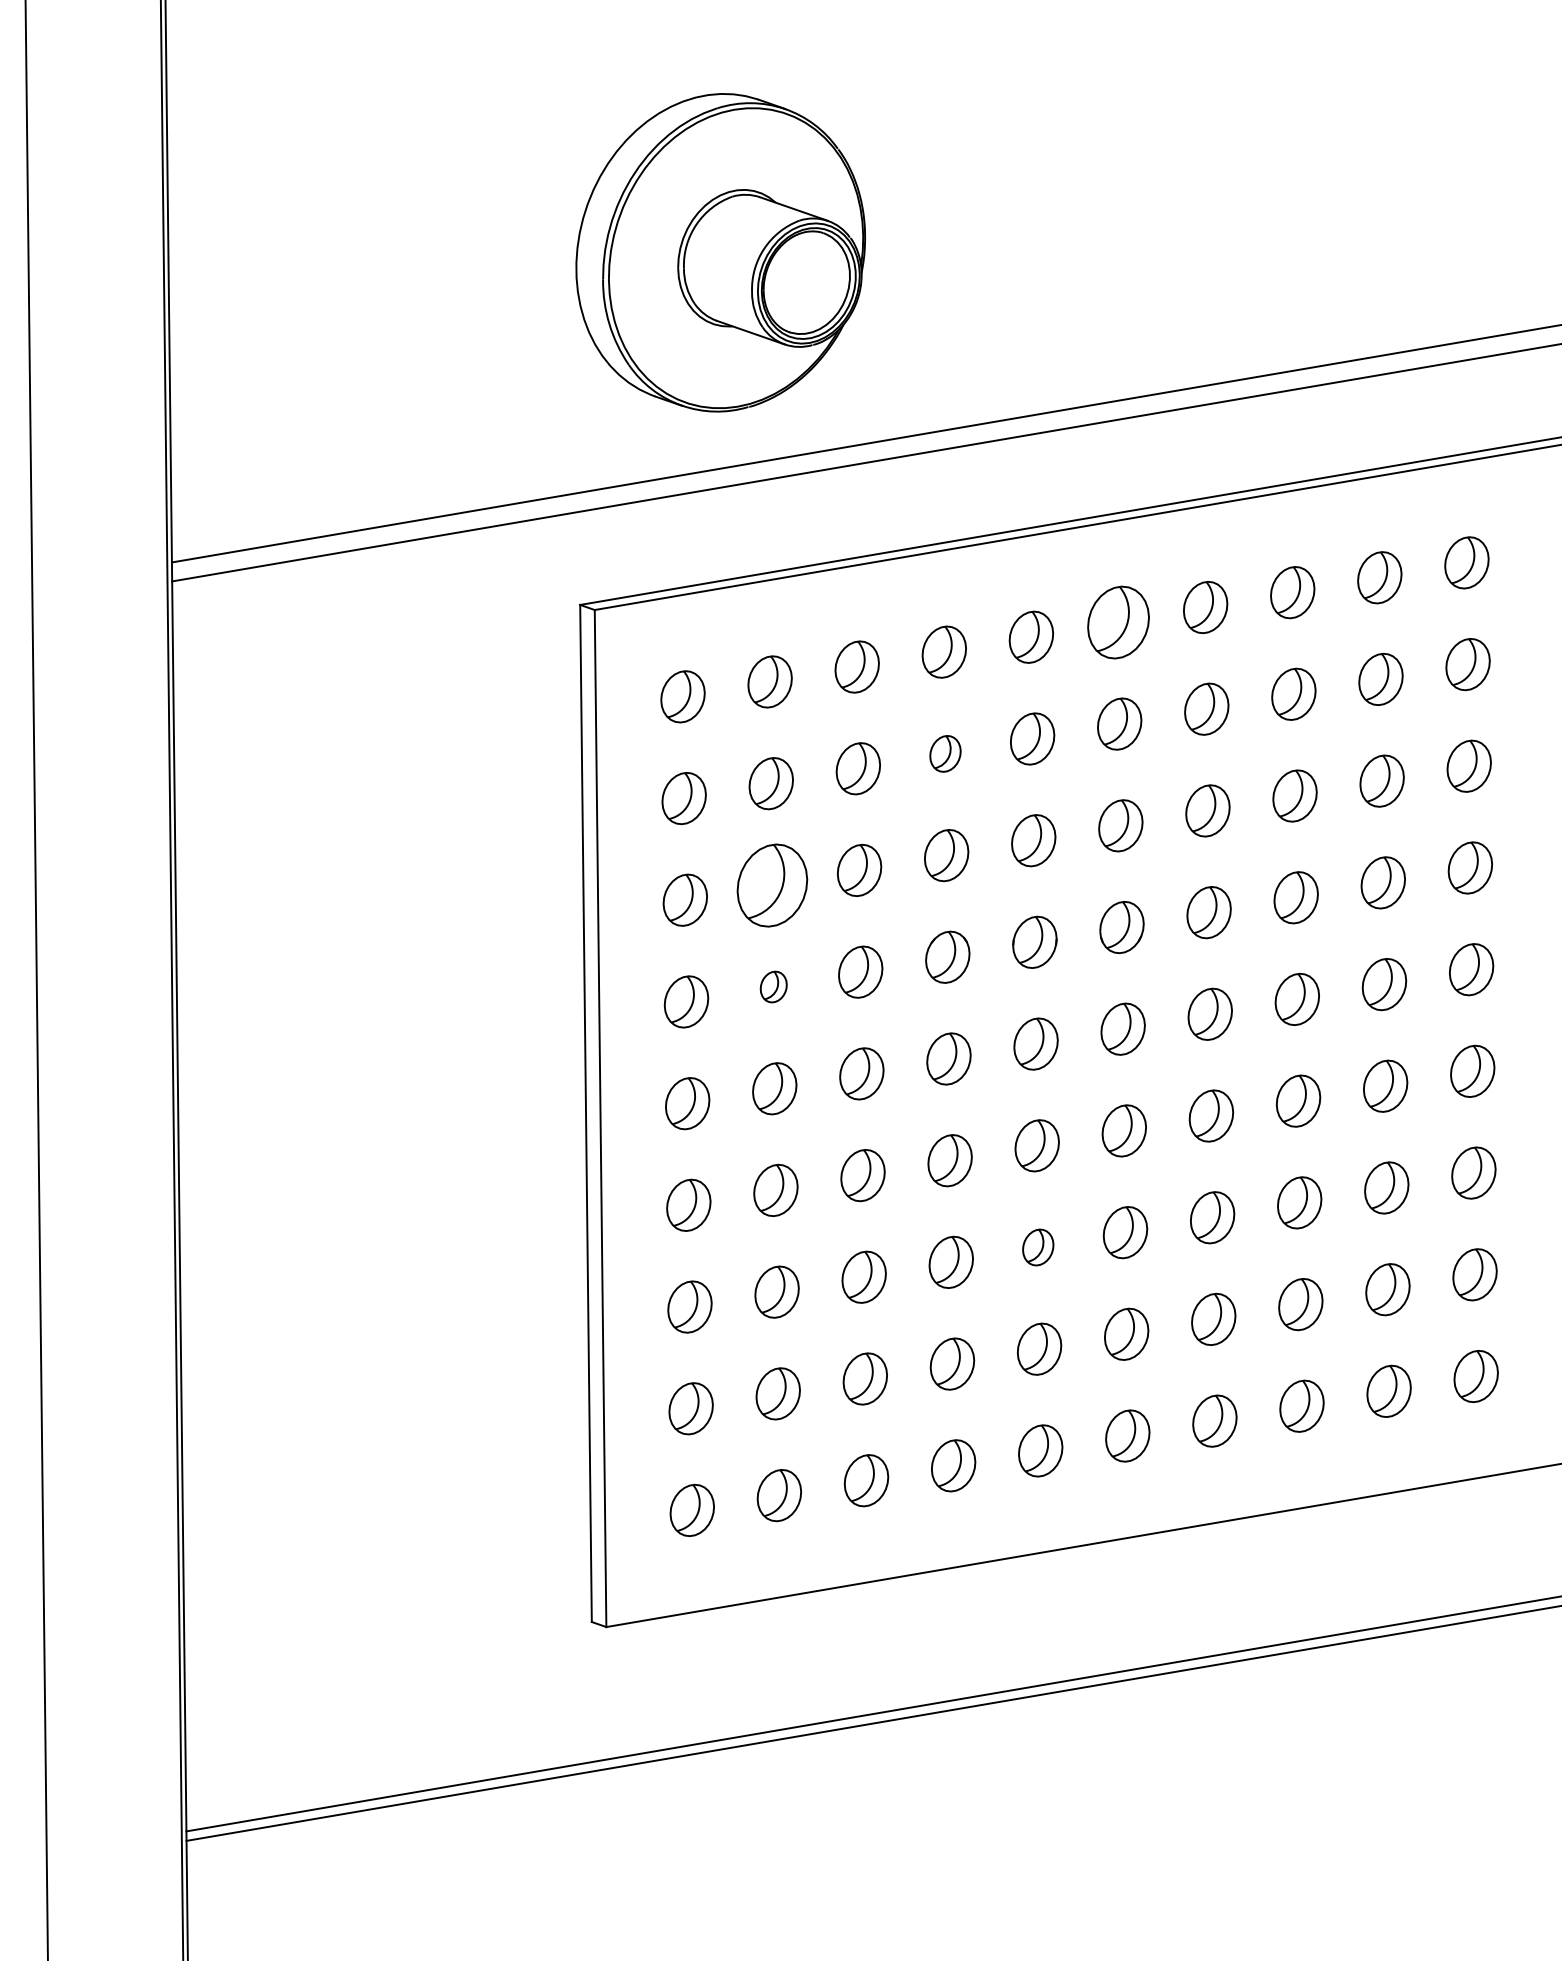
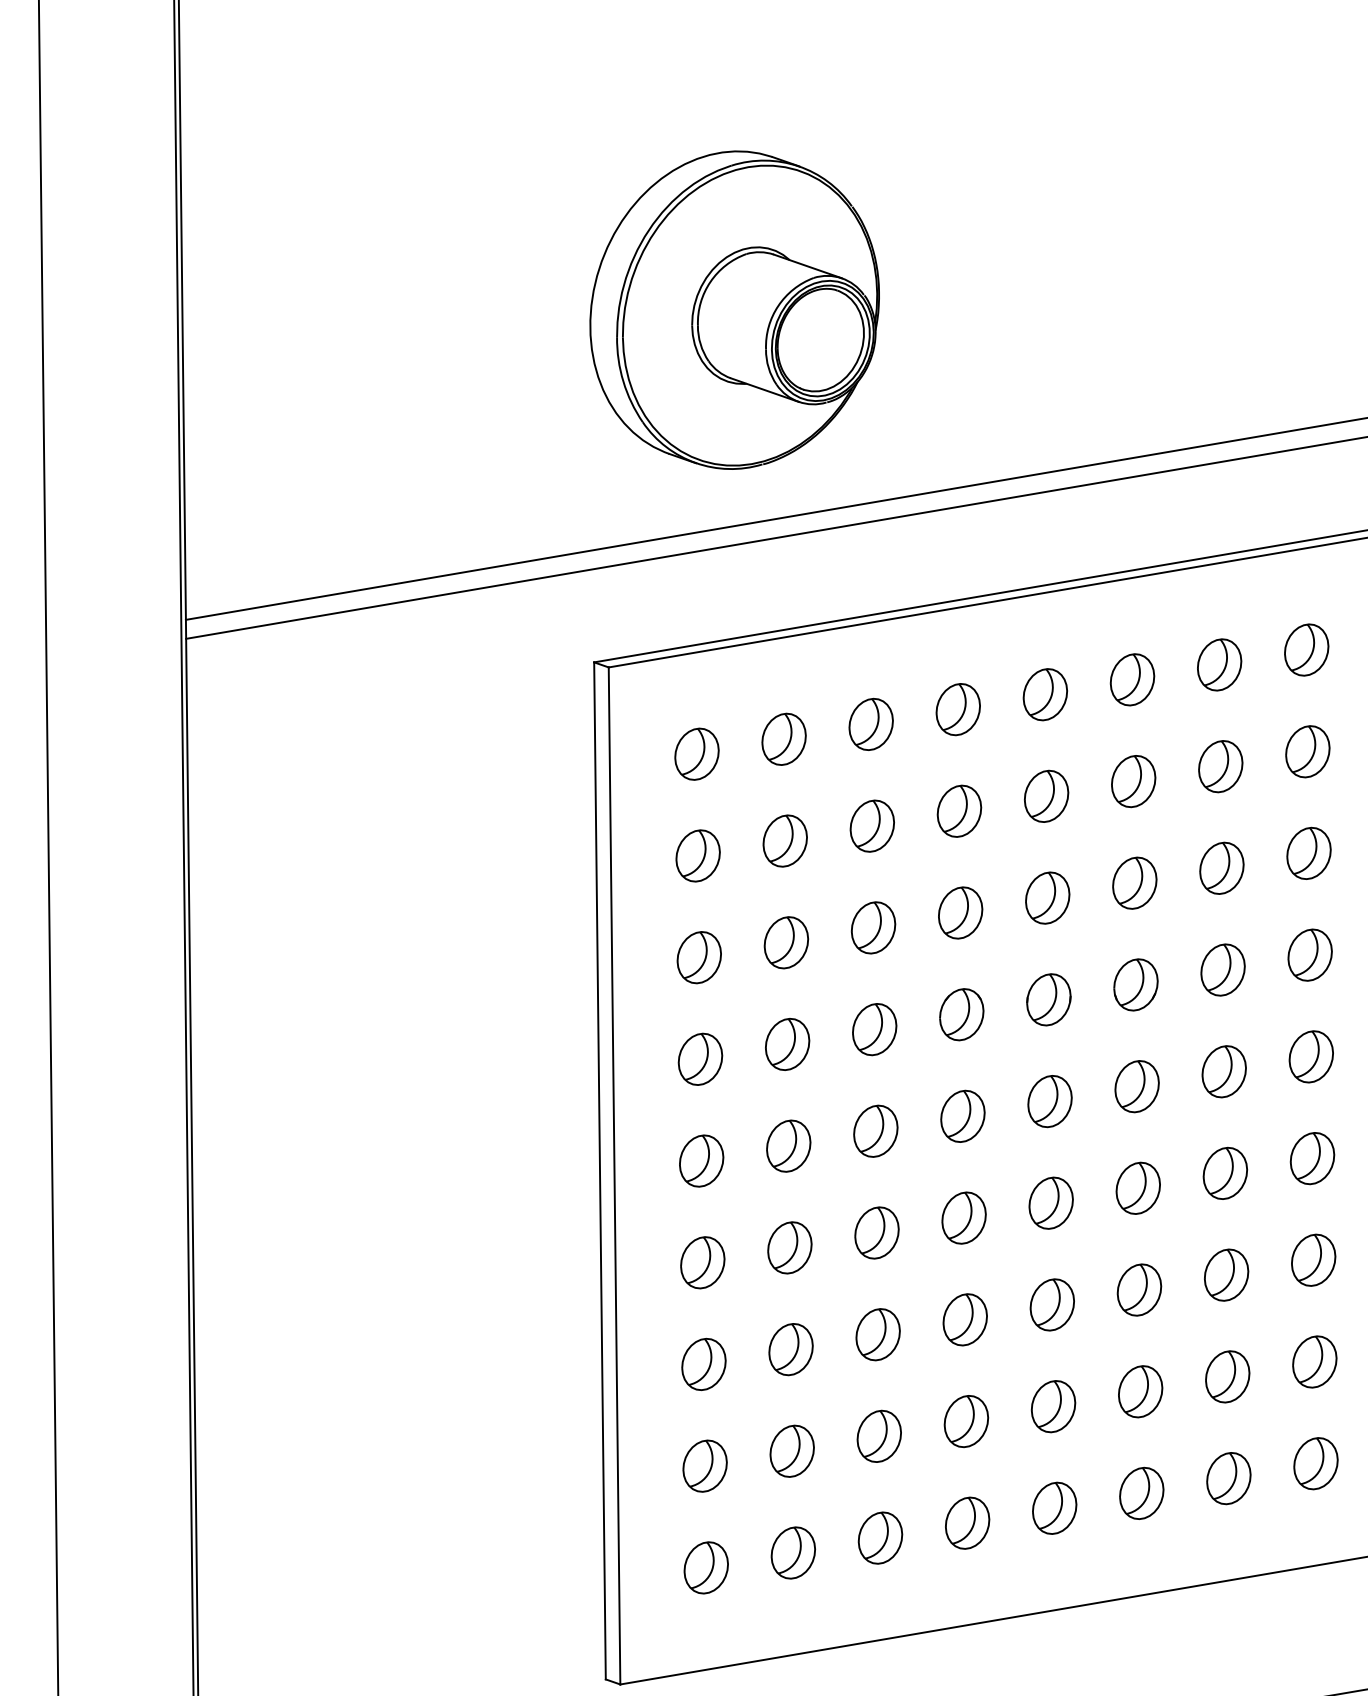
part: (1118, 621) -> (1132, 678), size x0.71
part: (945, 753) -> (959, 810), size x1.43
part: (772, 884) -> (786, 941), size x0.62
part: (773, 986) -> (787, 1043), size x1.67
part: (1037, 1247) -> (1051, 1304), size x1.43

